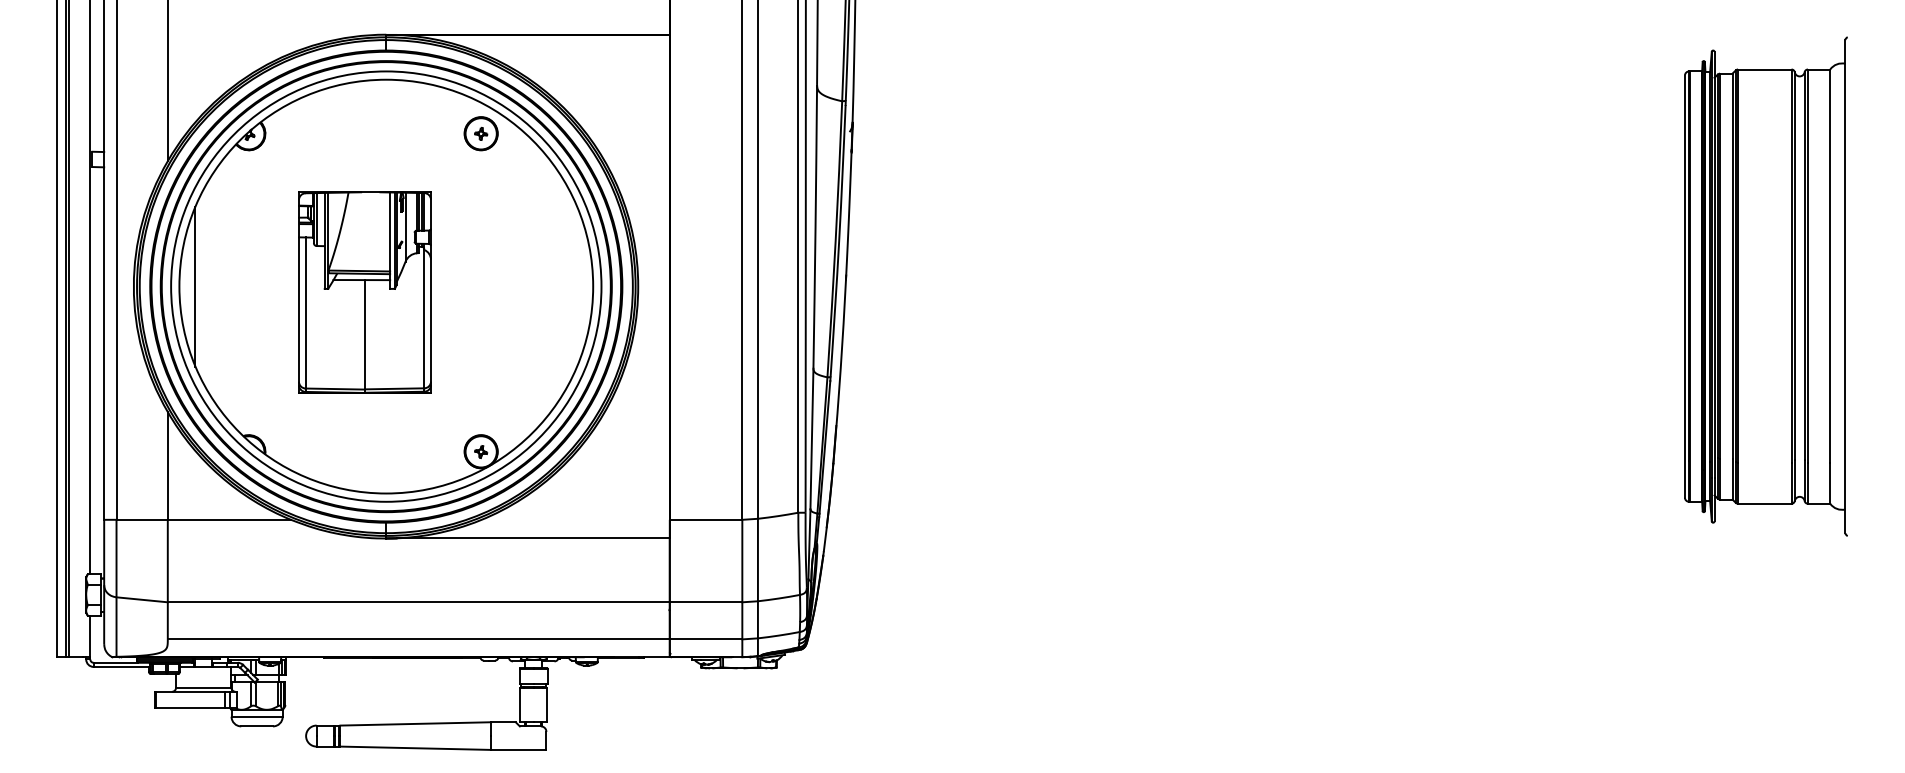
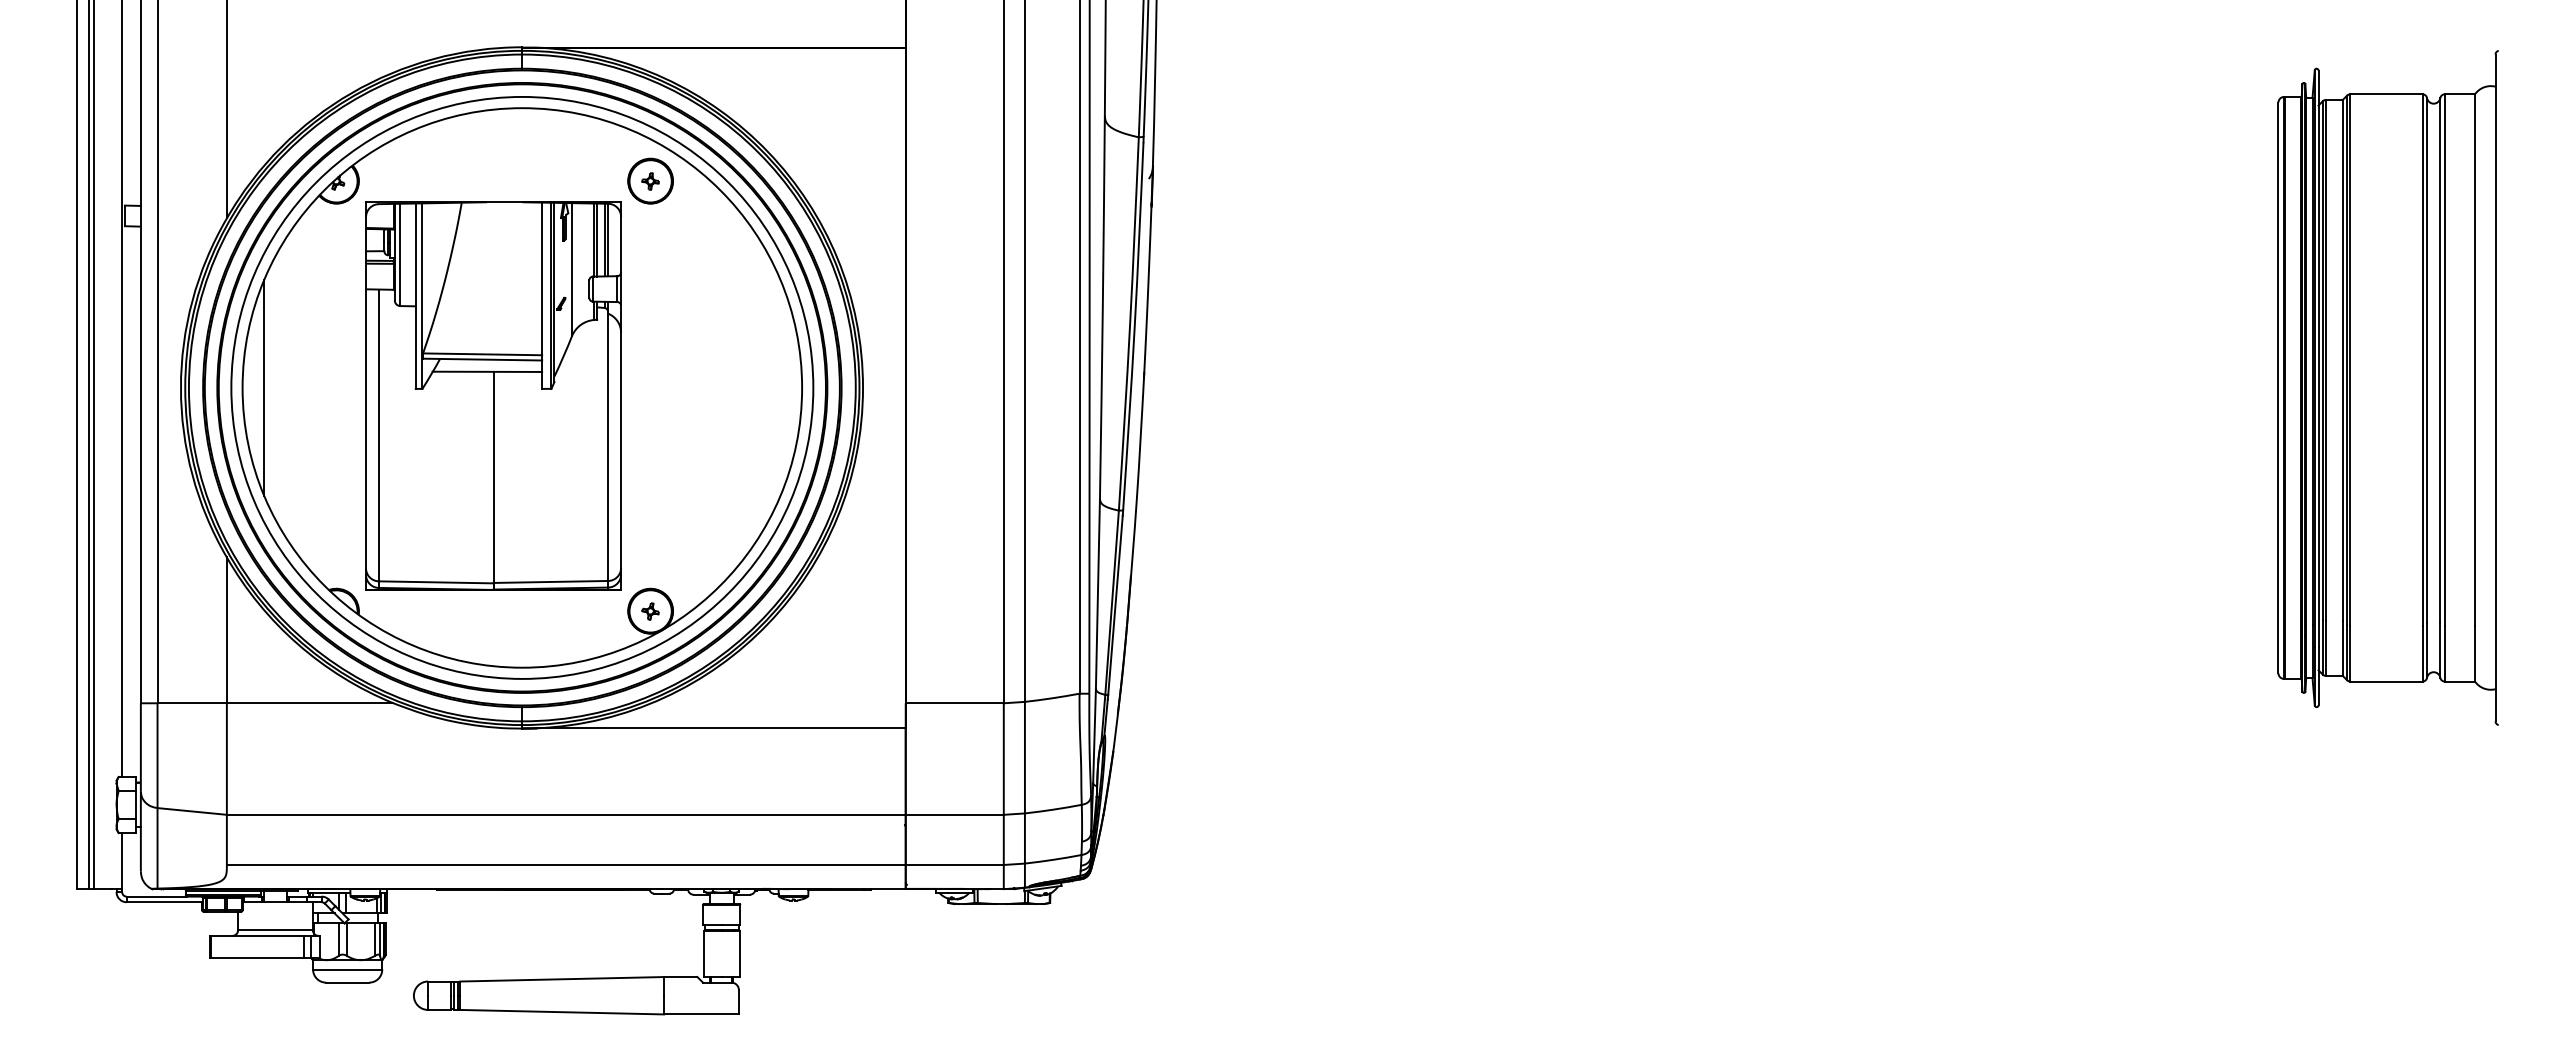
part: (364, 292) -> (493, 395), size x1.43

